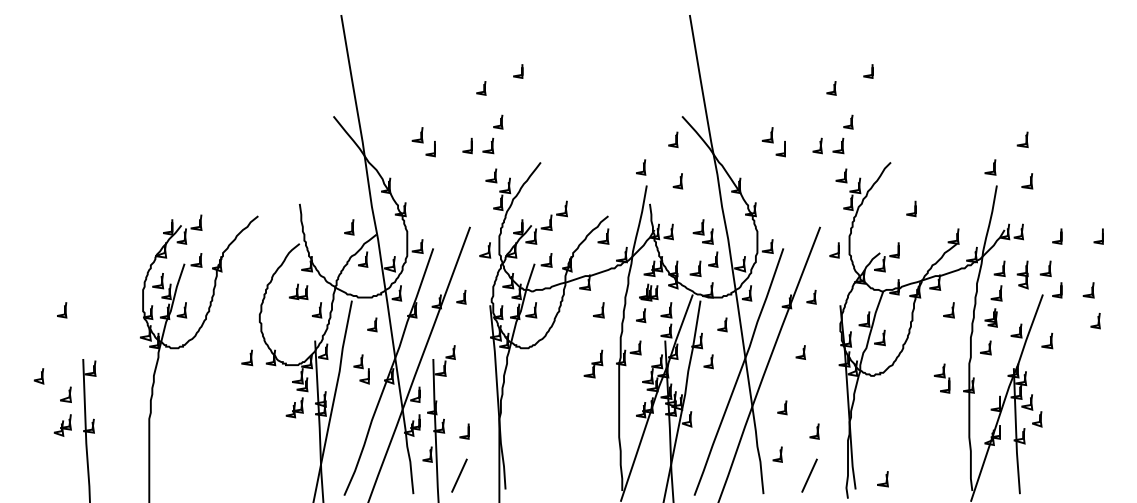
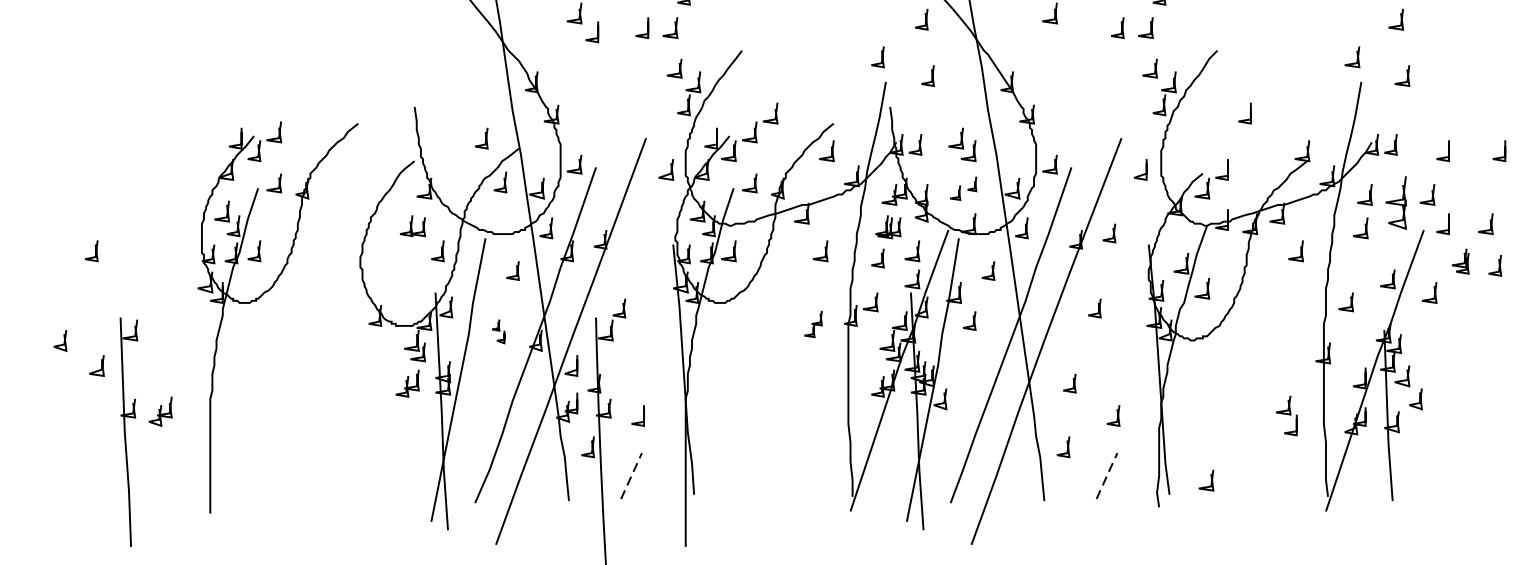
line: (781, 152) -> (1068, 37), removed
part: (703, 263) -> (962, 187), size x0.7
part: (1022, 274) -> (1396, 202), size x1.4
line: (463, 296) -> (636, 232), removed
part: (990, 317) -> (1459, 261), moved
line: (250, 357) -> (347, 315), removed
part: (593, 363) -> (813, 323), size x0.7
part: (361, 369) -> (498, 331), size x0.6
part: (941, 378) -> (1286, 416), moved
part: (62, 425) -> (160, 411), moved
line: (459, 475) -> (631, 475), solid -> dashed
line: (809, 475) -> (1106, 475), solid -> dashed

